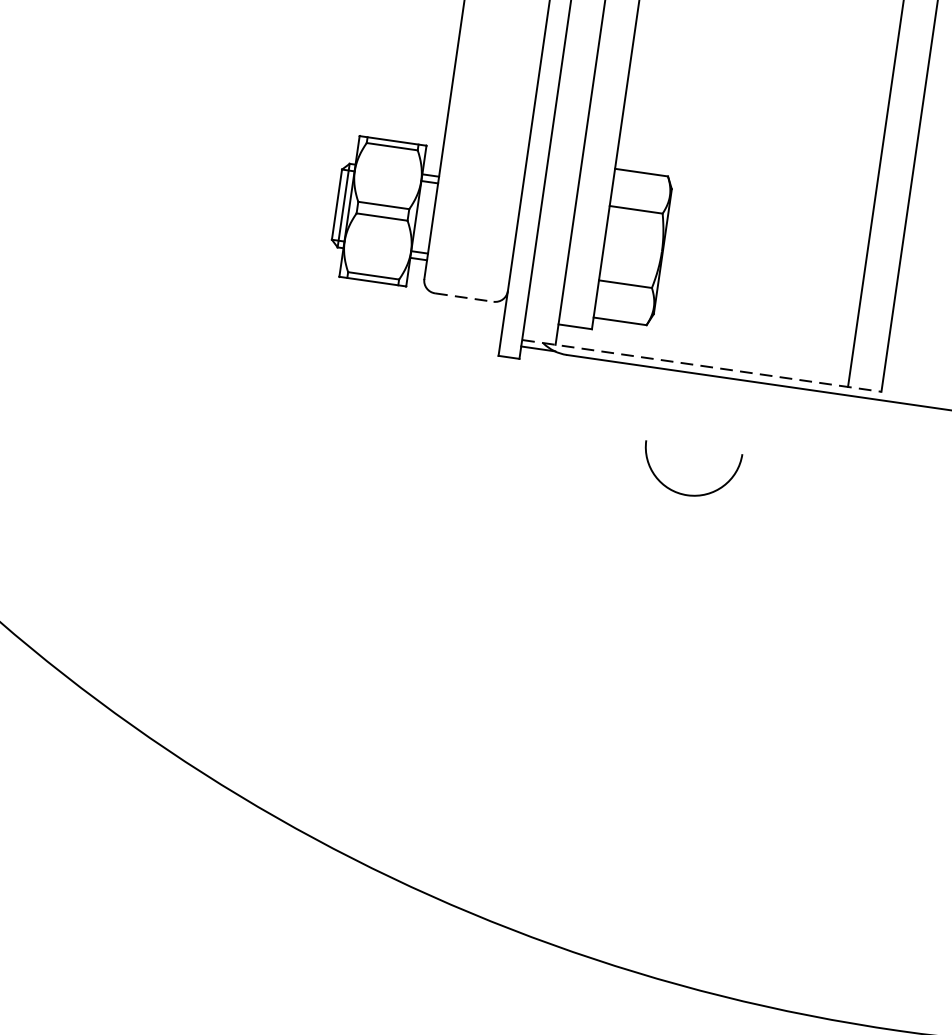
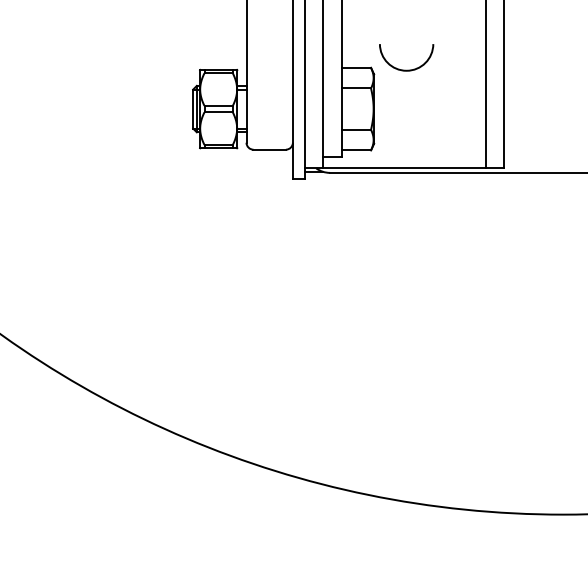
line: (465, 297) -> (270, 149), dashed -> solid
line: (702, 366) -> (404, 168), dashed -> solid
arc: (687, 492) -> (406, 69), moved

